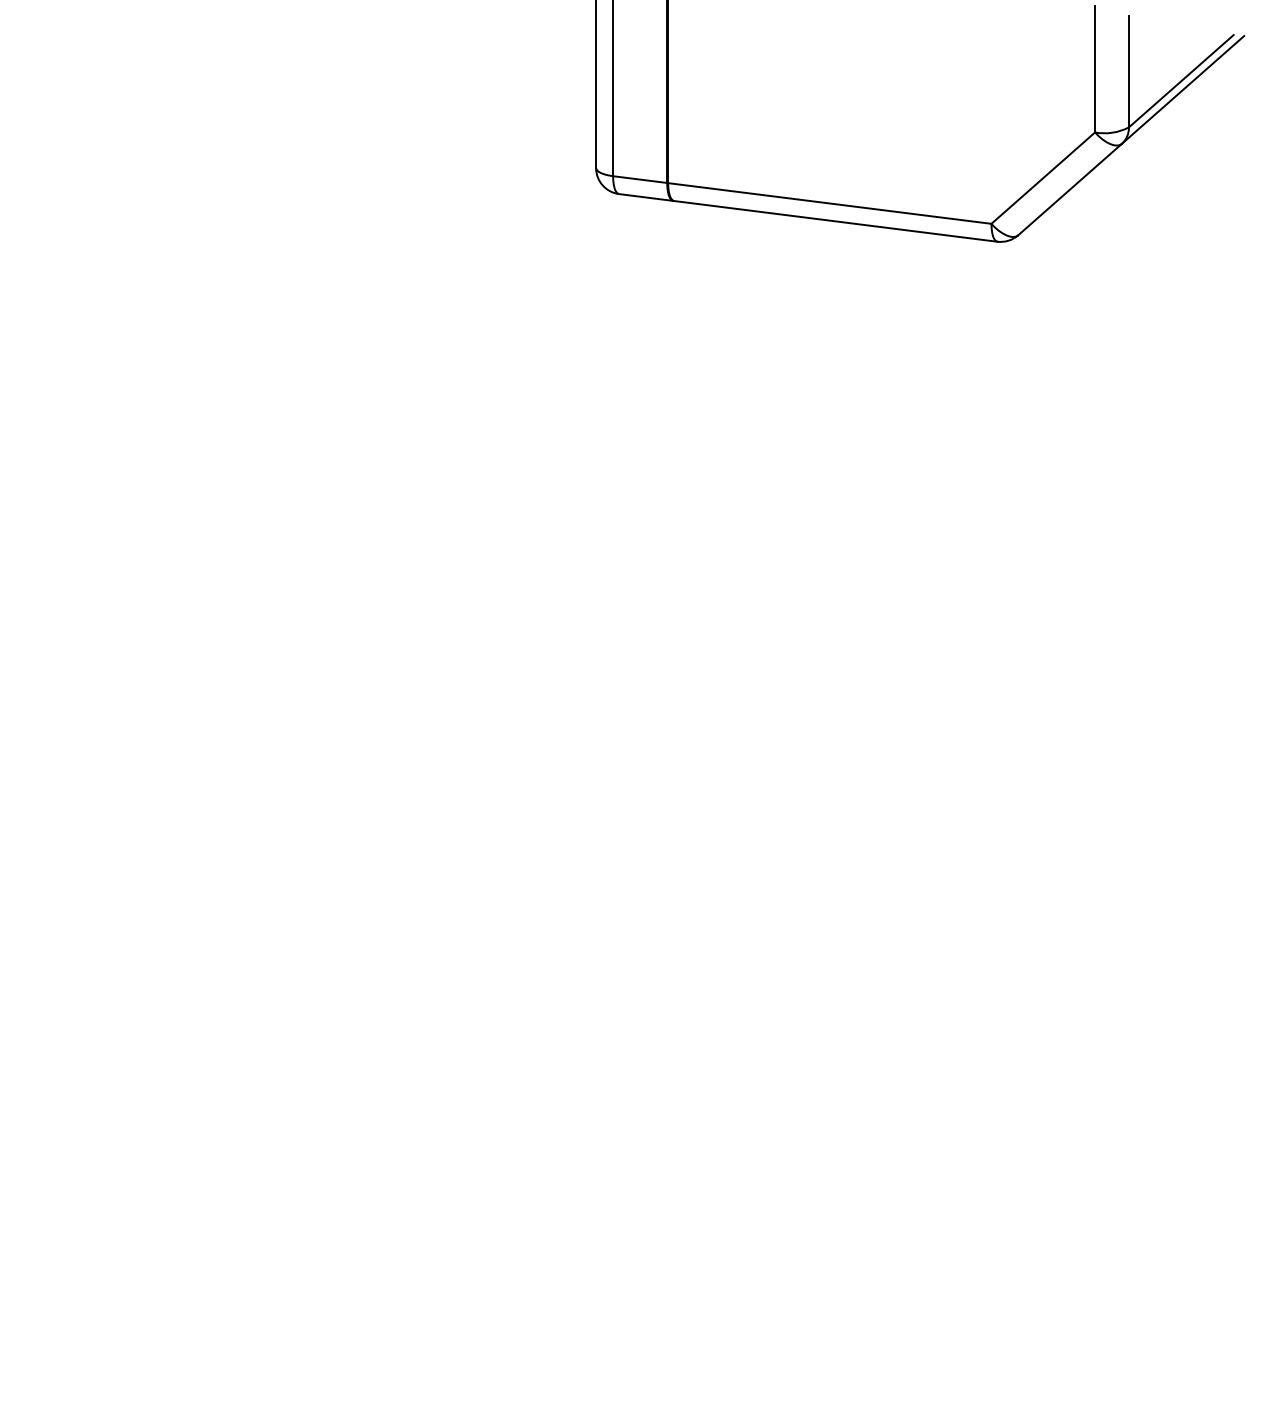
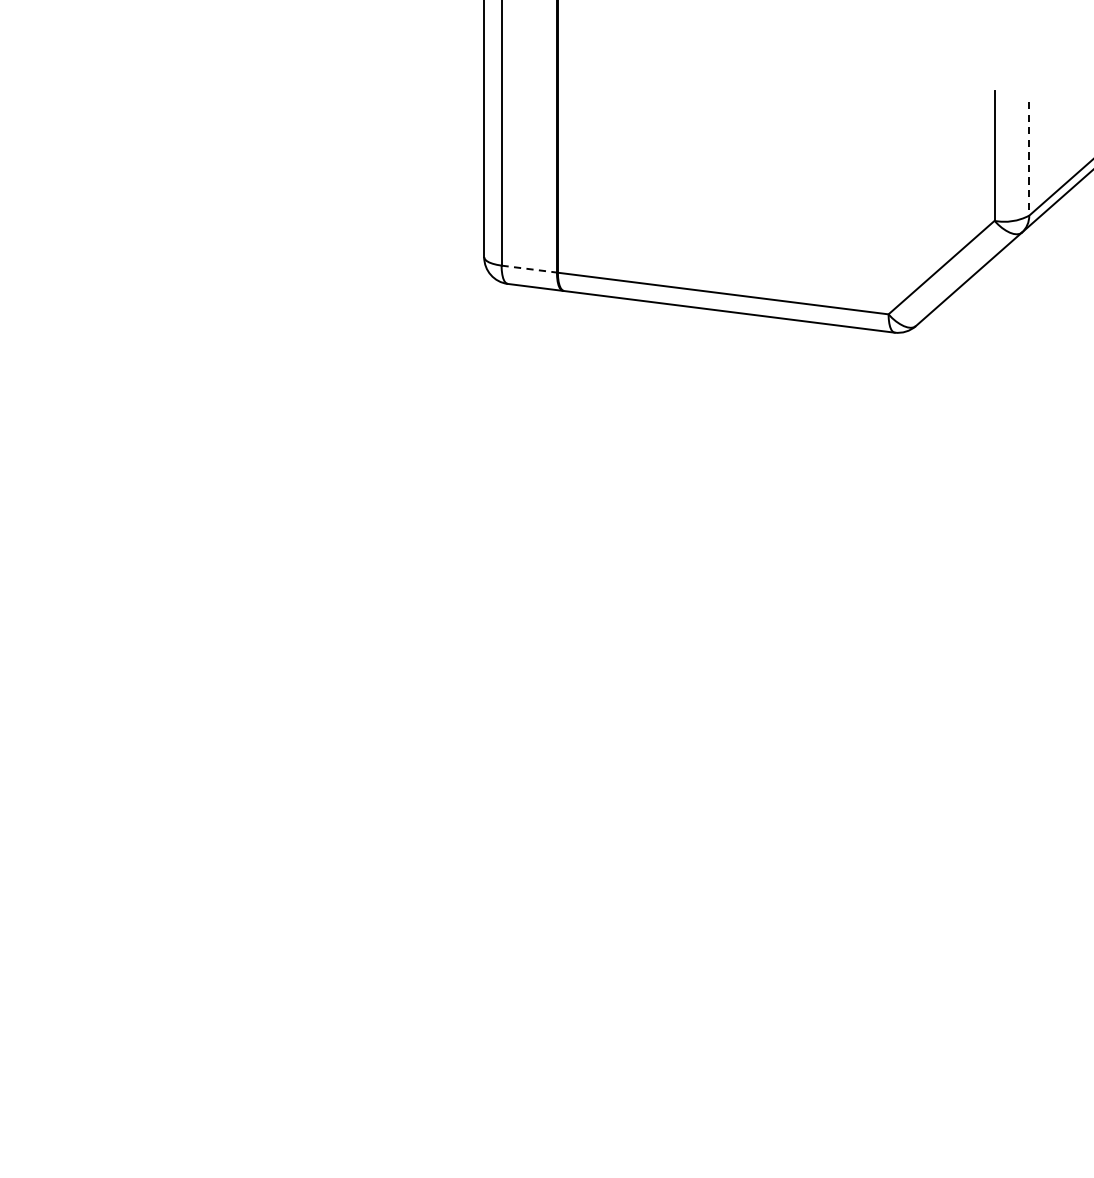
line: (1129, 72) -> (1029, 159), solid -> dashed
line: (640, 179) -> (529, 269), solid -> dashed

